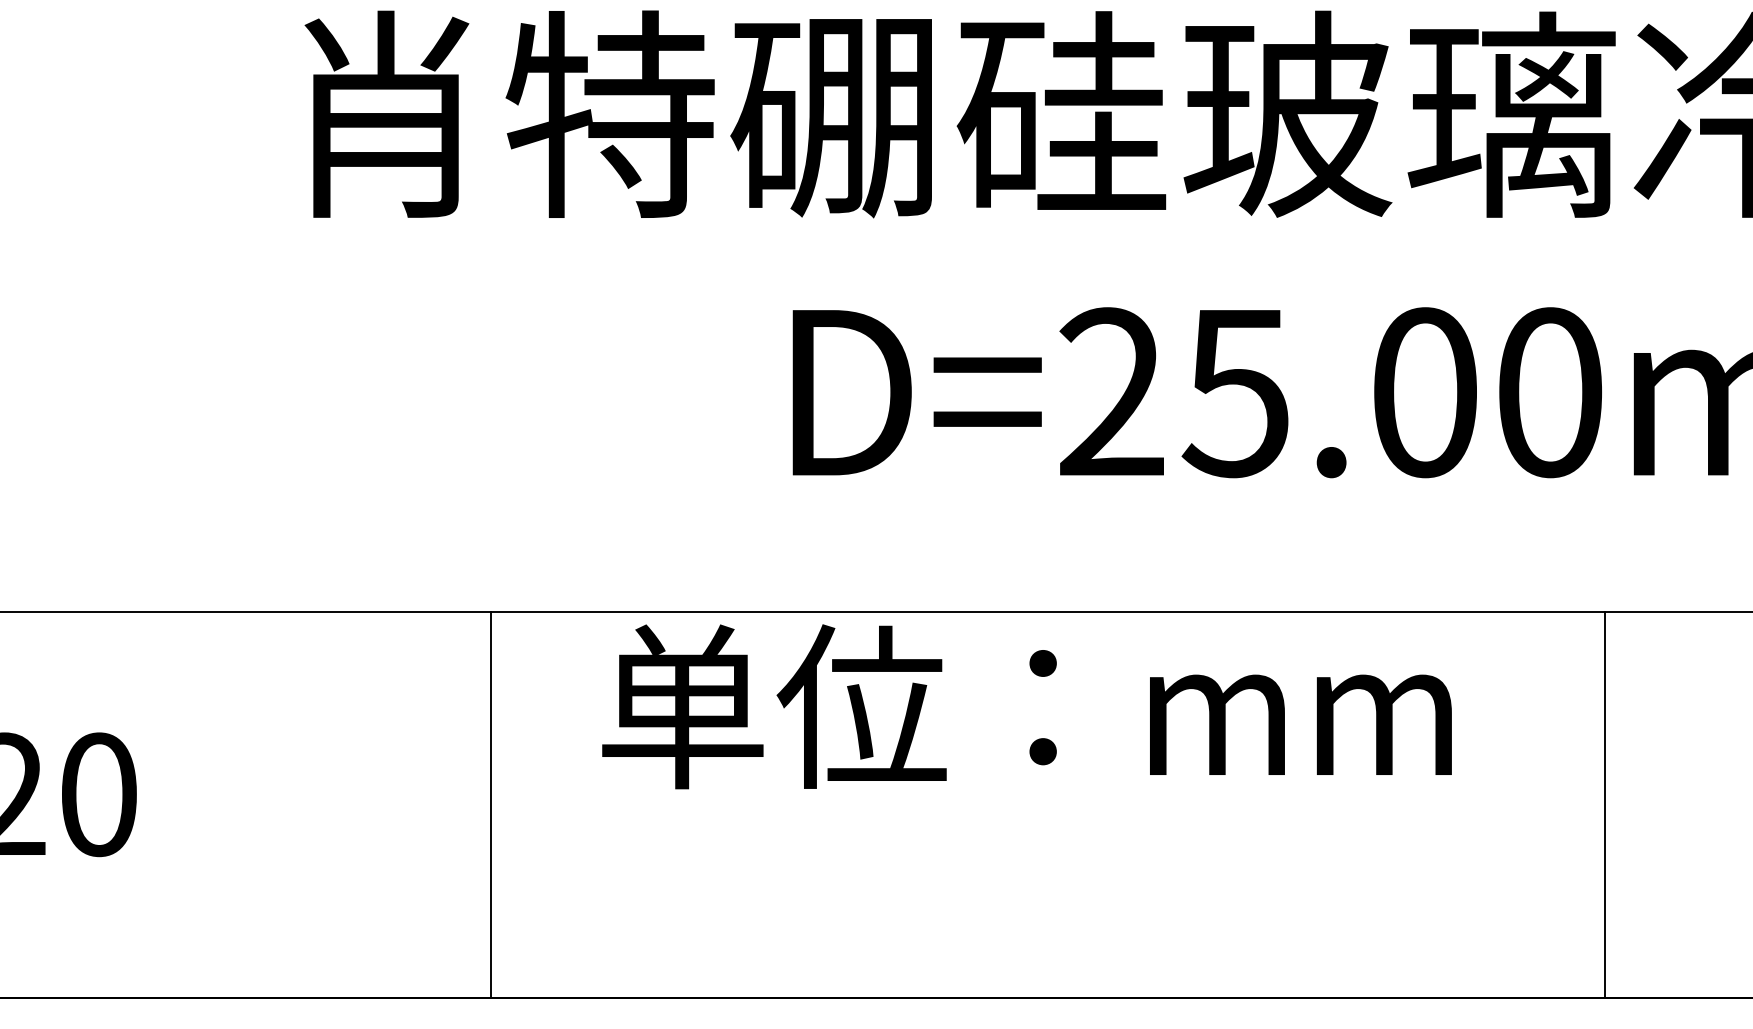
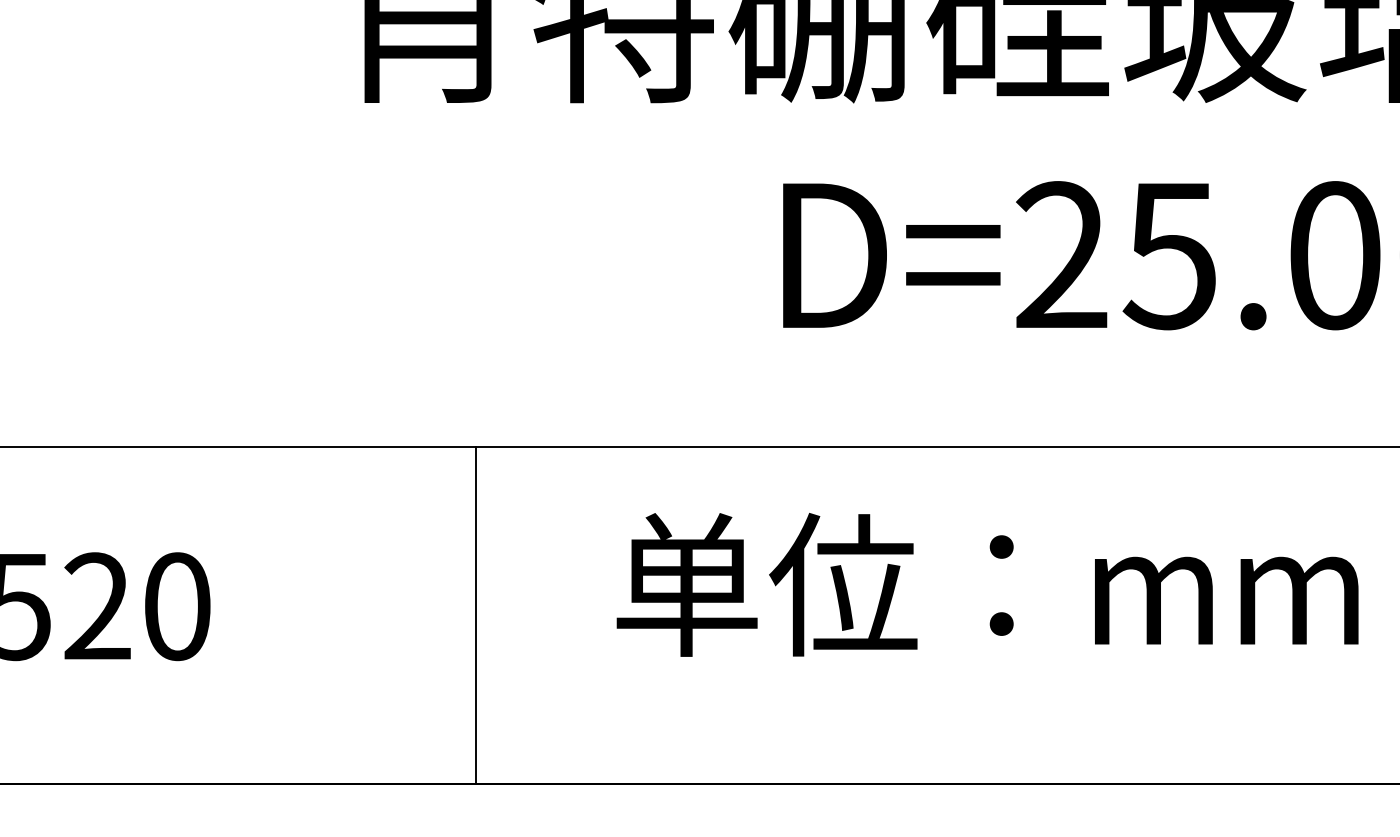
text: (1026, 706) -> (987, 584), moved
line: (491, 805) -> (475, 616), moved

